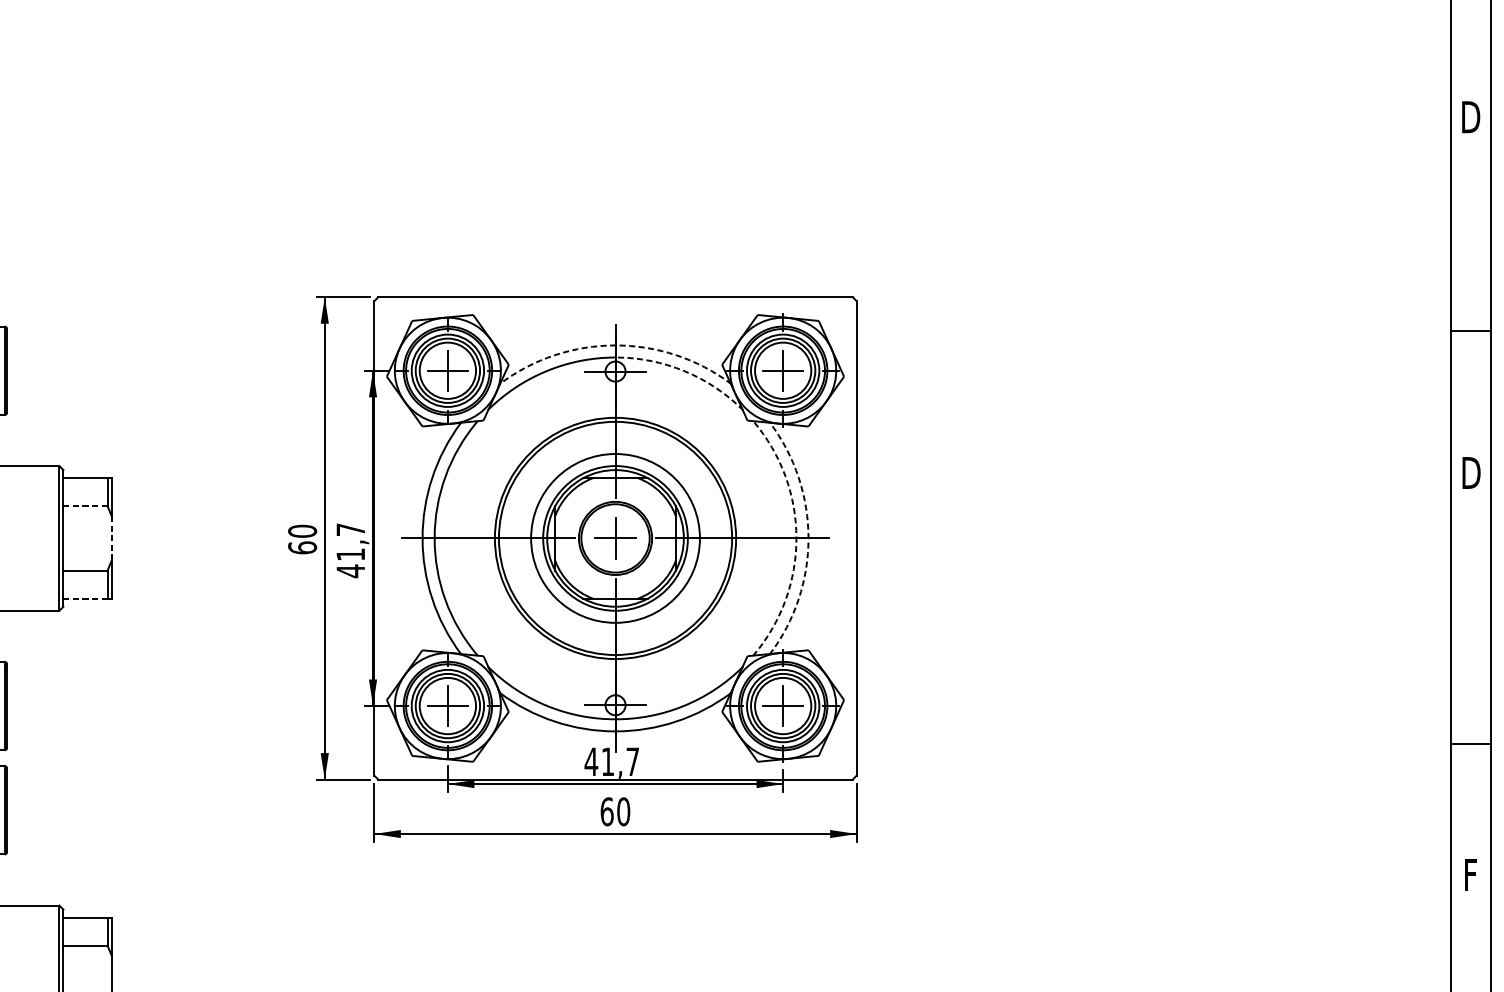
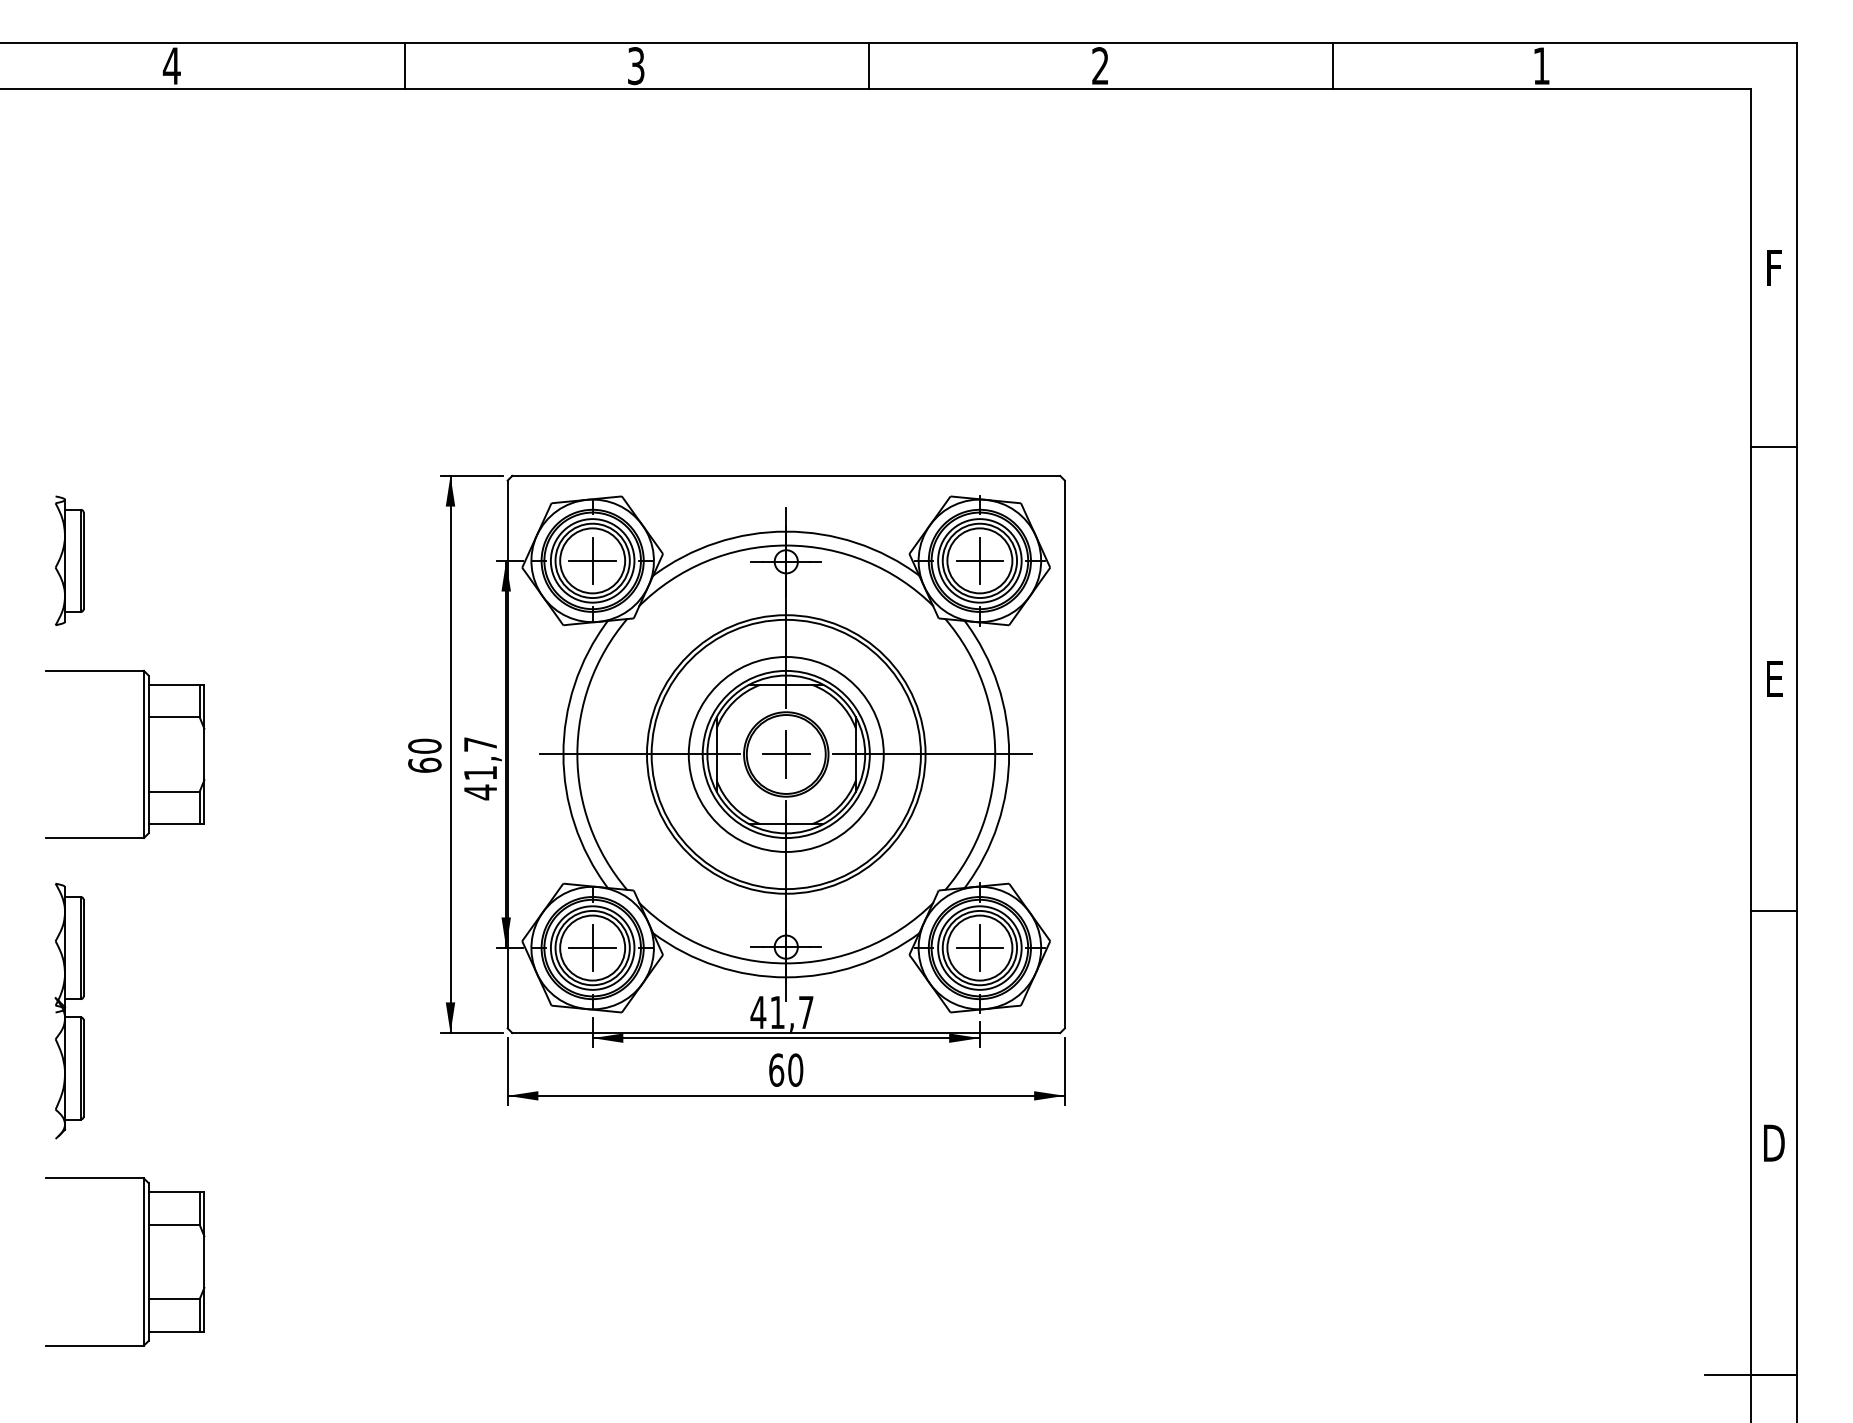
text: (1471, 116) -> (1774, 267), D -> F
line: (1470, 330) -> (1773, 446), moved
arc: (615, 345) -> (786, 531), dashed -> solid
arc: (684, 371) -> (866, 561), dashed -> solid
text: (1471, 472) -> (1774, 678), D -> E
line: (85, 506) -> (174, 717), dashed -> solid
line: (111, 538) -> (204, 754), dashed -> solid
arc: (796, 538) -> (995, 754), dashed -> solid
arc: (808, 538) -> (1009, 754), dashed -> solid
line: (85, 599) -> (174, 824), dashed -> solid
line: (1470, 743) -> (1773, 910), moved
text: (1471, 874) -> (1774, 1142), F -> D

